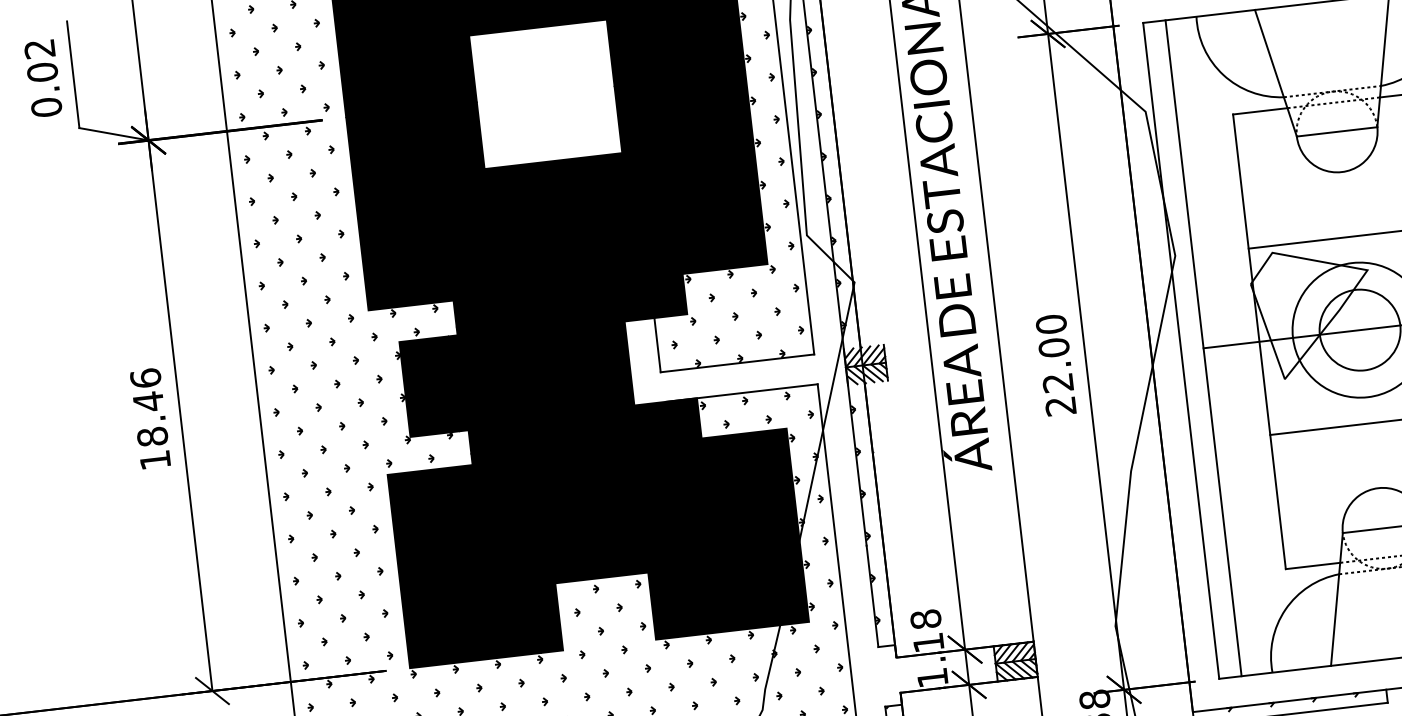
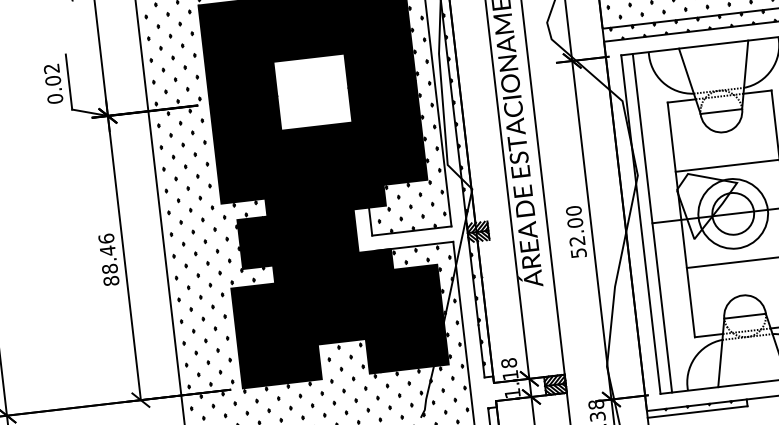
text: (1060, 406) -> (578, 253), 22.00 -> 52.00
text: (155, 459) -> (111, 280), 18.46 -> 88.46

